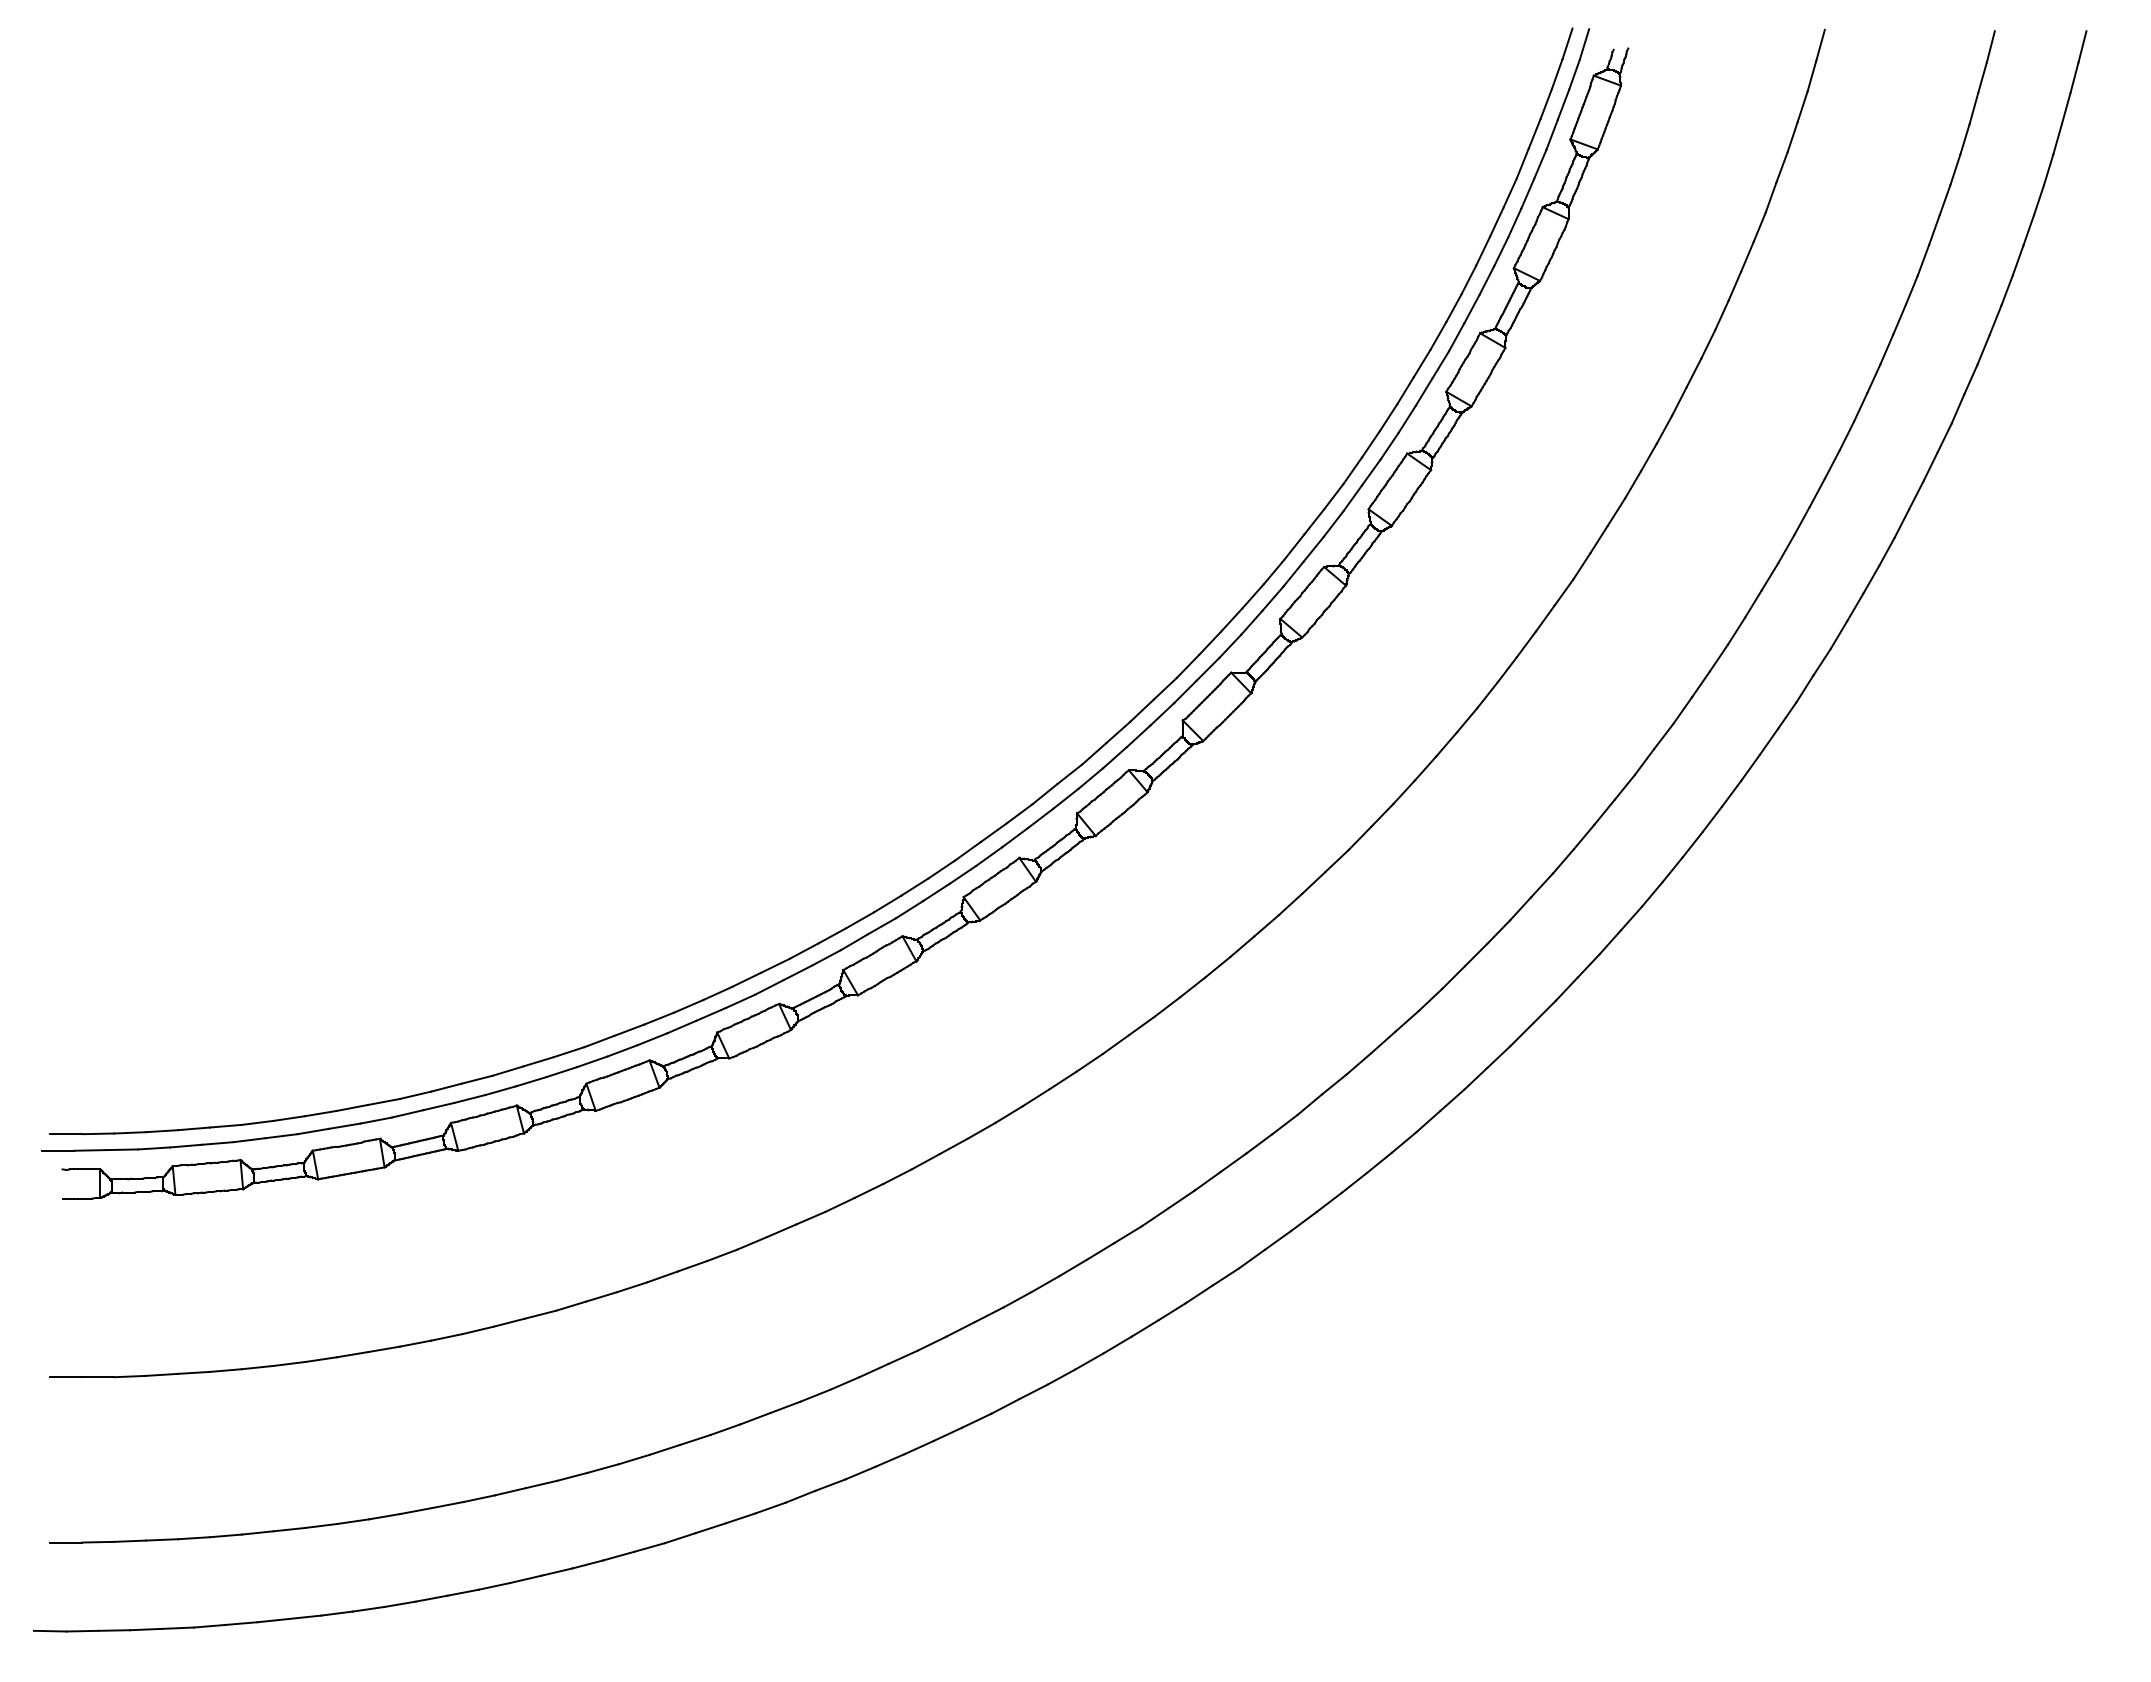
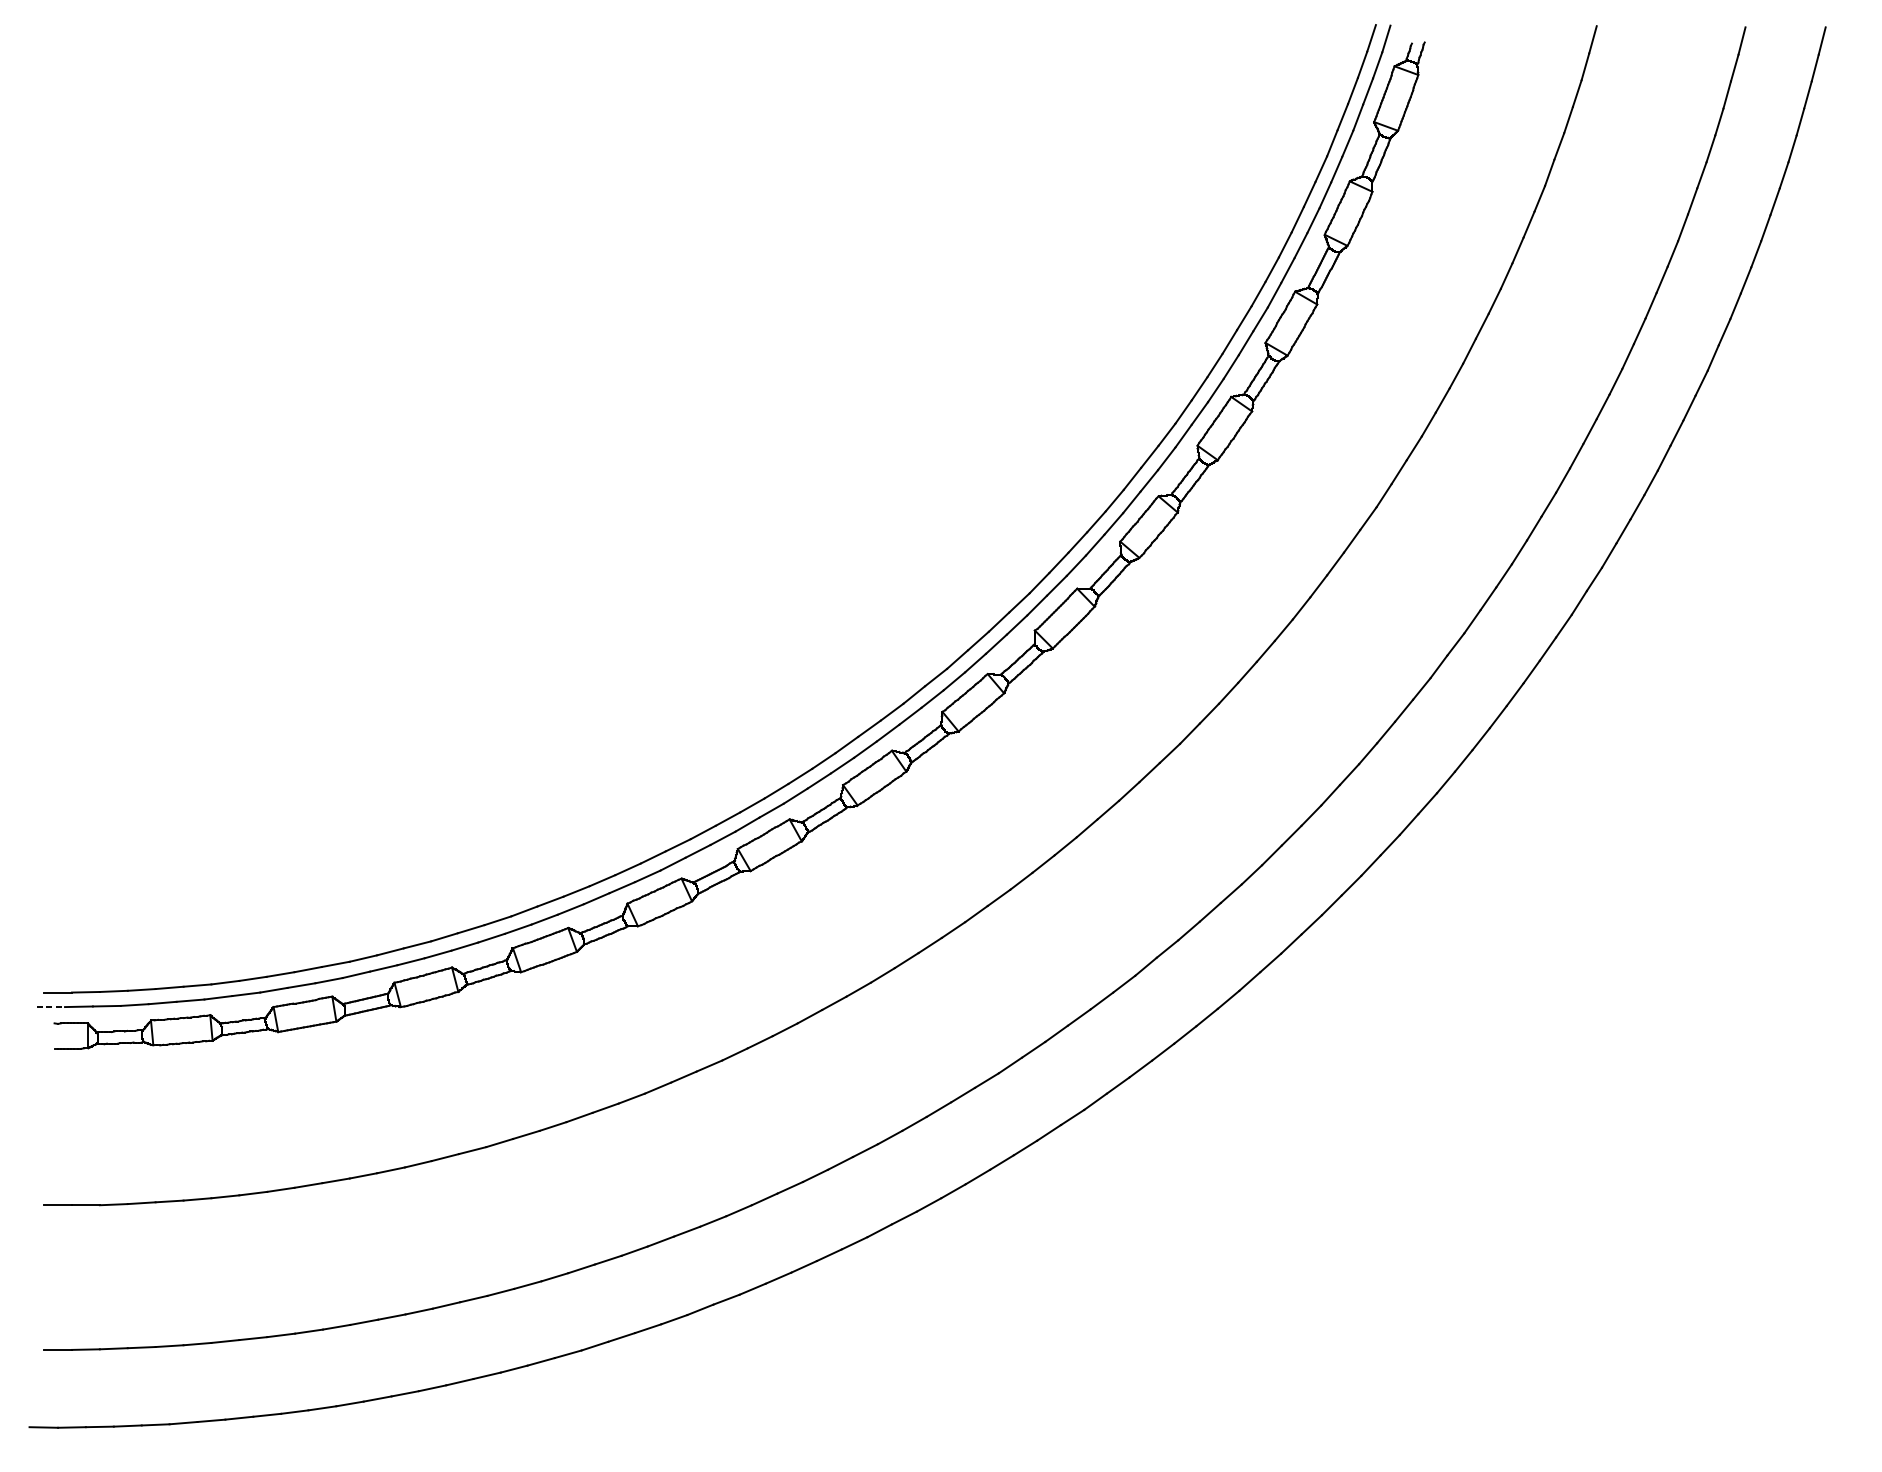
line: (58, 1150) -> (51, 1006), solid -> dashed

